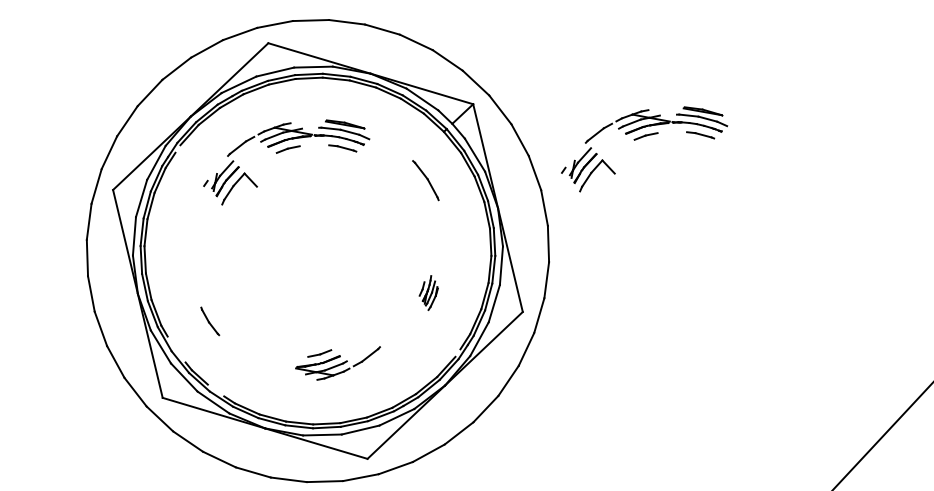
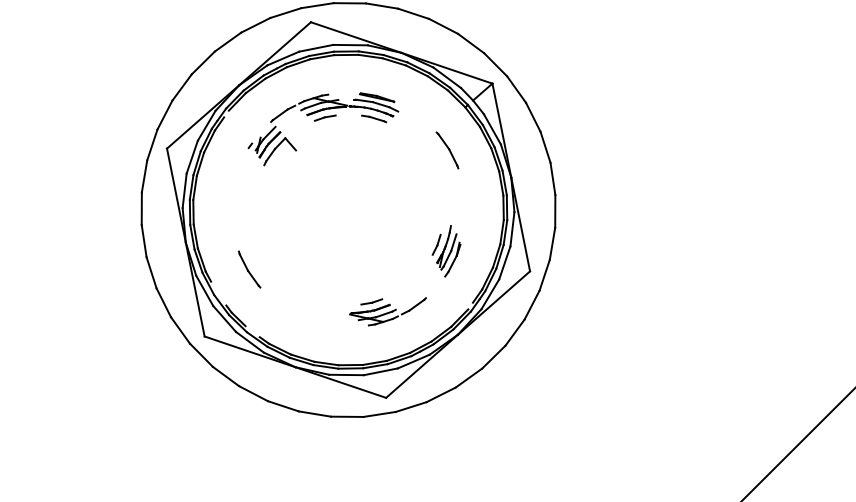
part: (639, 139) -> (640, 120), removed
part: (428, 293) -> (446, 251), size x1.67
part: (209, 321) -> (249, 269), size x1.43
part: (337, 363) -> (387, 311), moved

